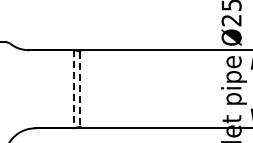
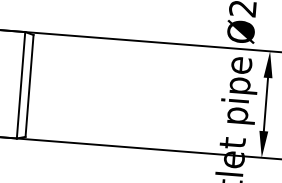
line: (74, 89) -> (21, 85), dashed -> solid
line: (80, 89) -> (29, 86), dashed -> solid

